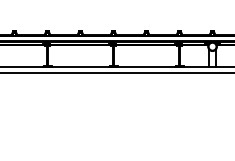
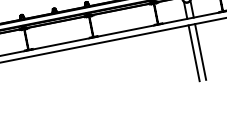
line: (209, 101) -> (194, 52), added
line: (215, 101) -> (200, 51), added

